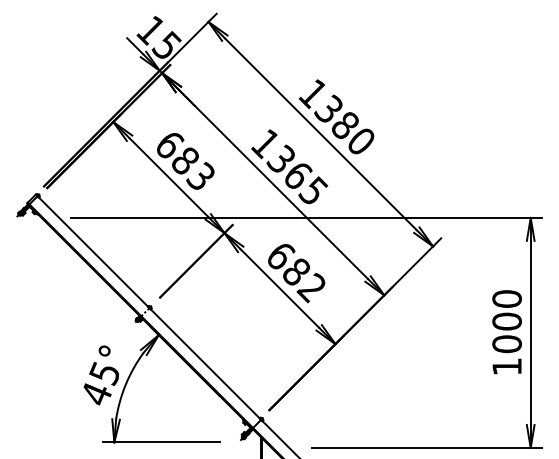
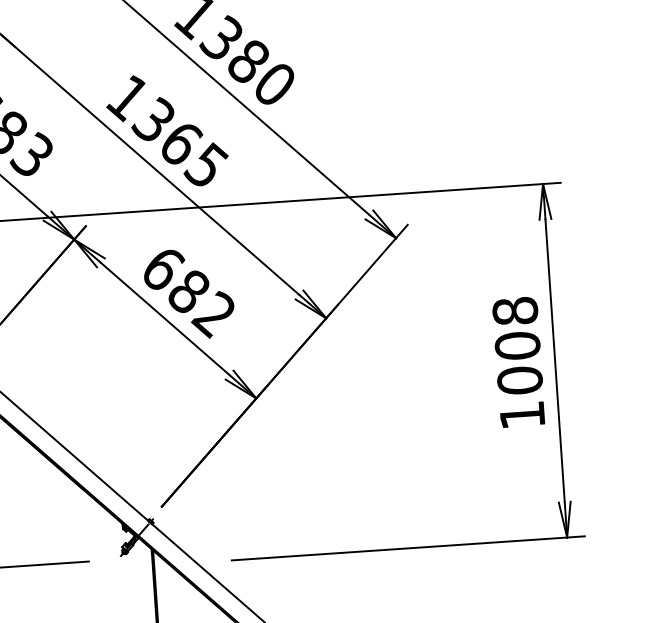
text: (507, 298) -> (515, 310), 1000 -> 1008

